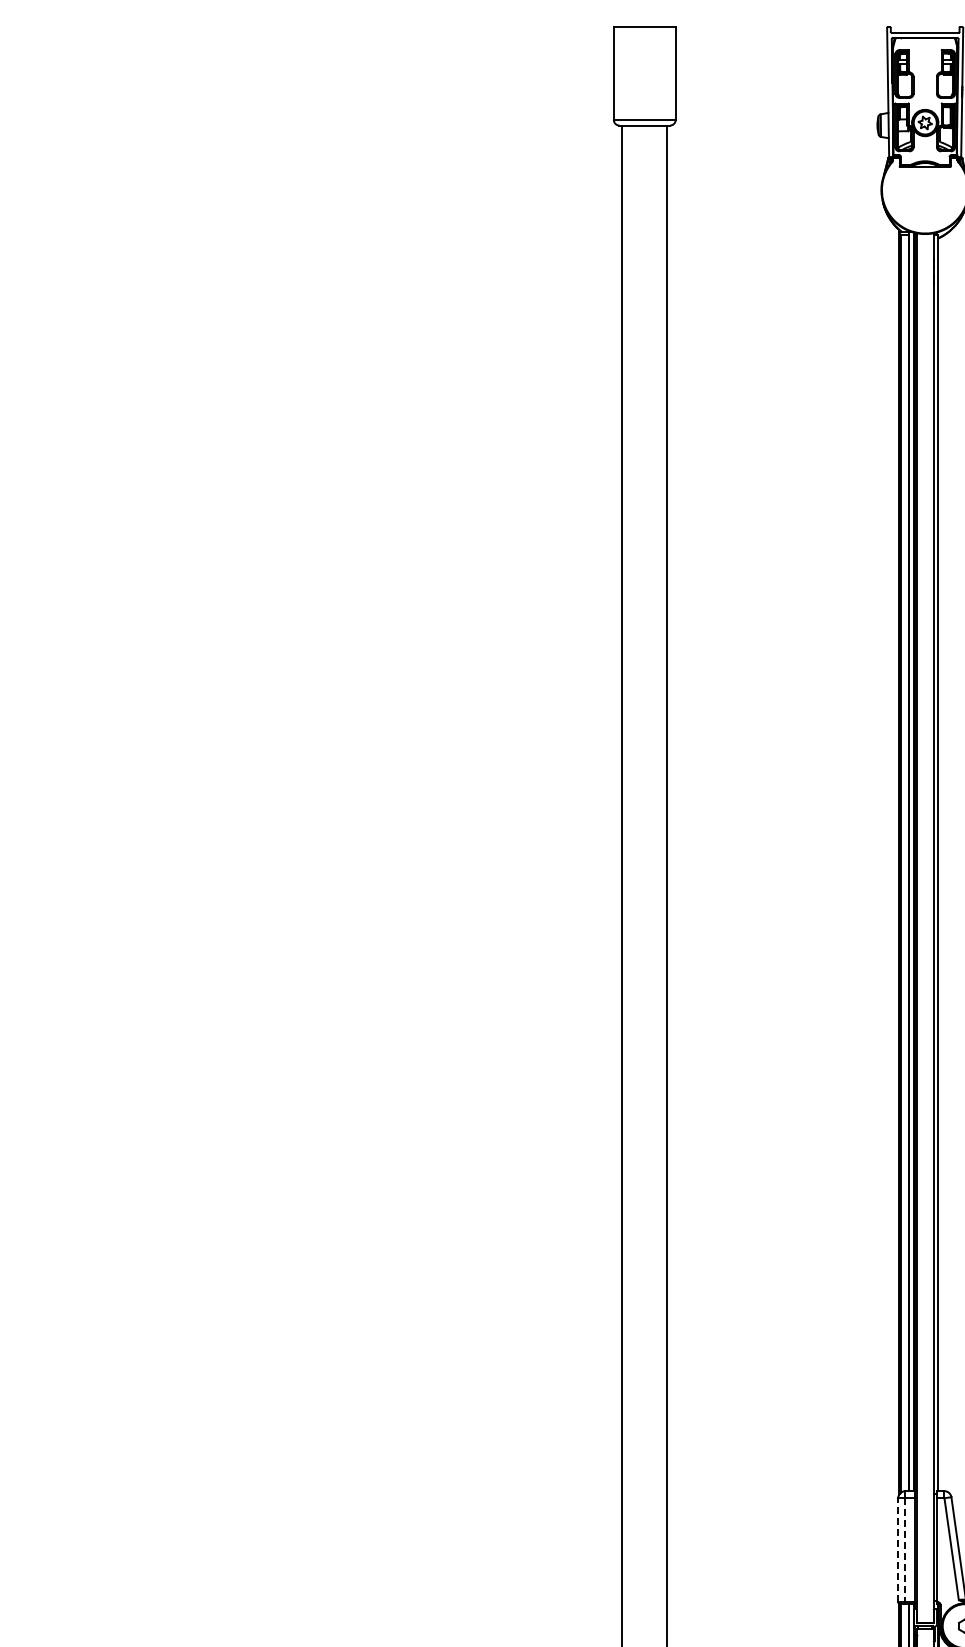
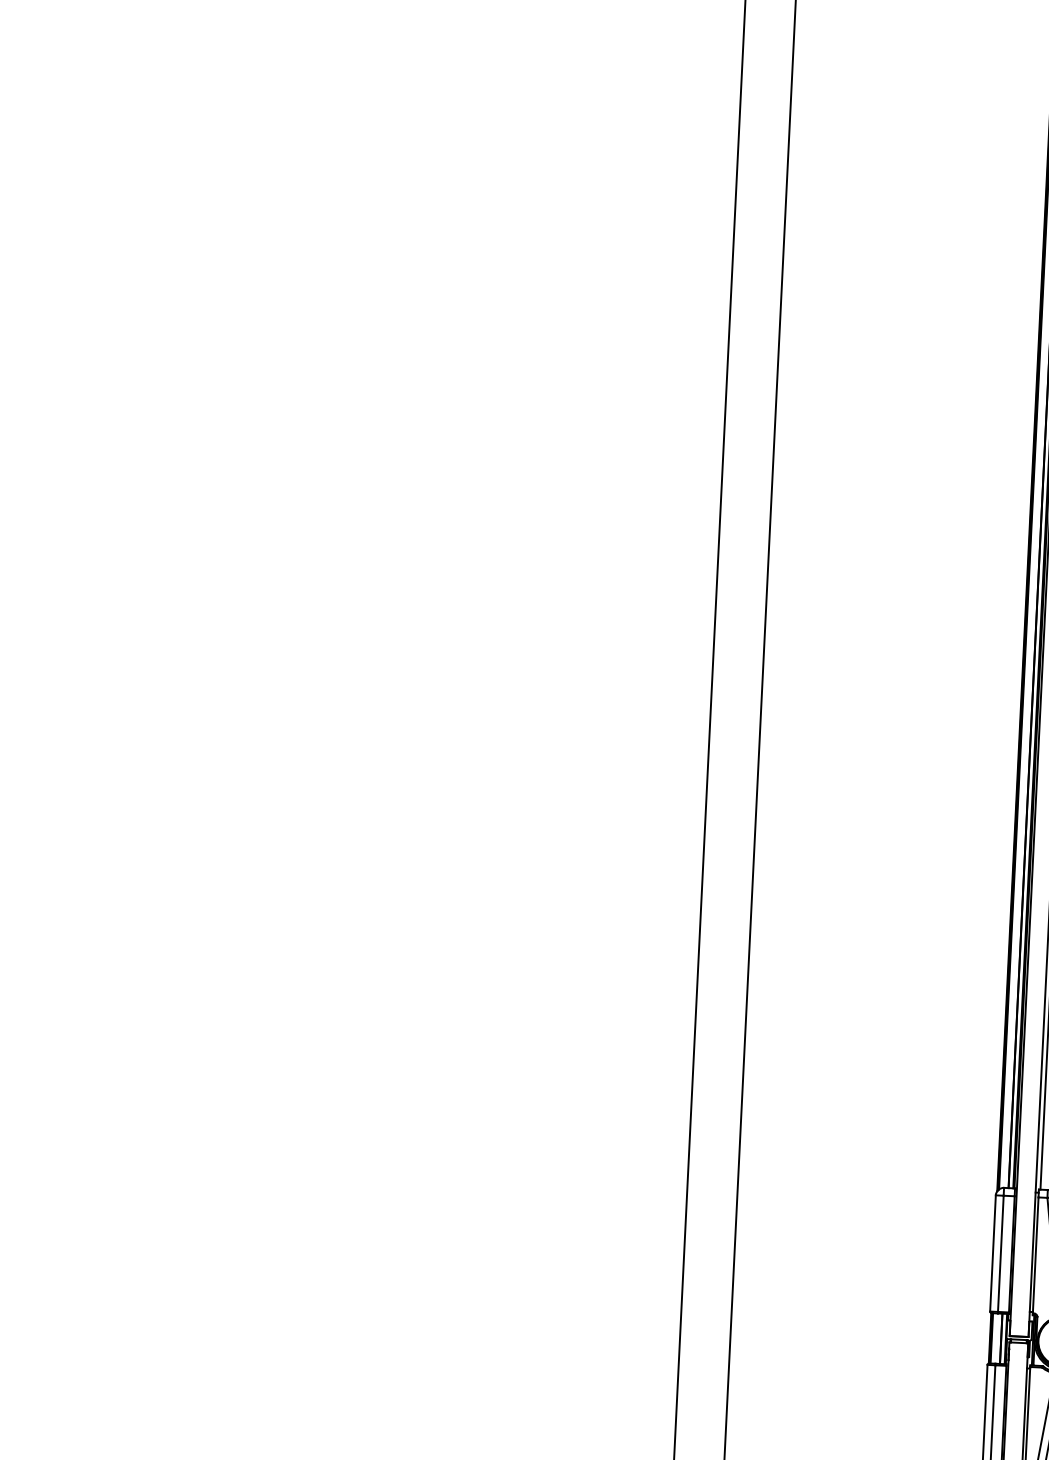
line: (898, 1549) -> (993, 1252), dashed -> solid
line: (905, 1550) -> (1001, 1254), dashed -> solid

